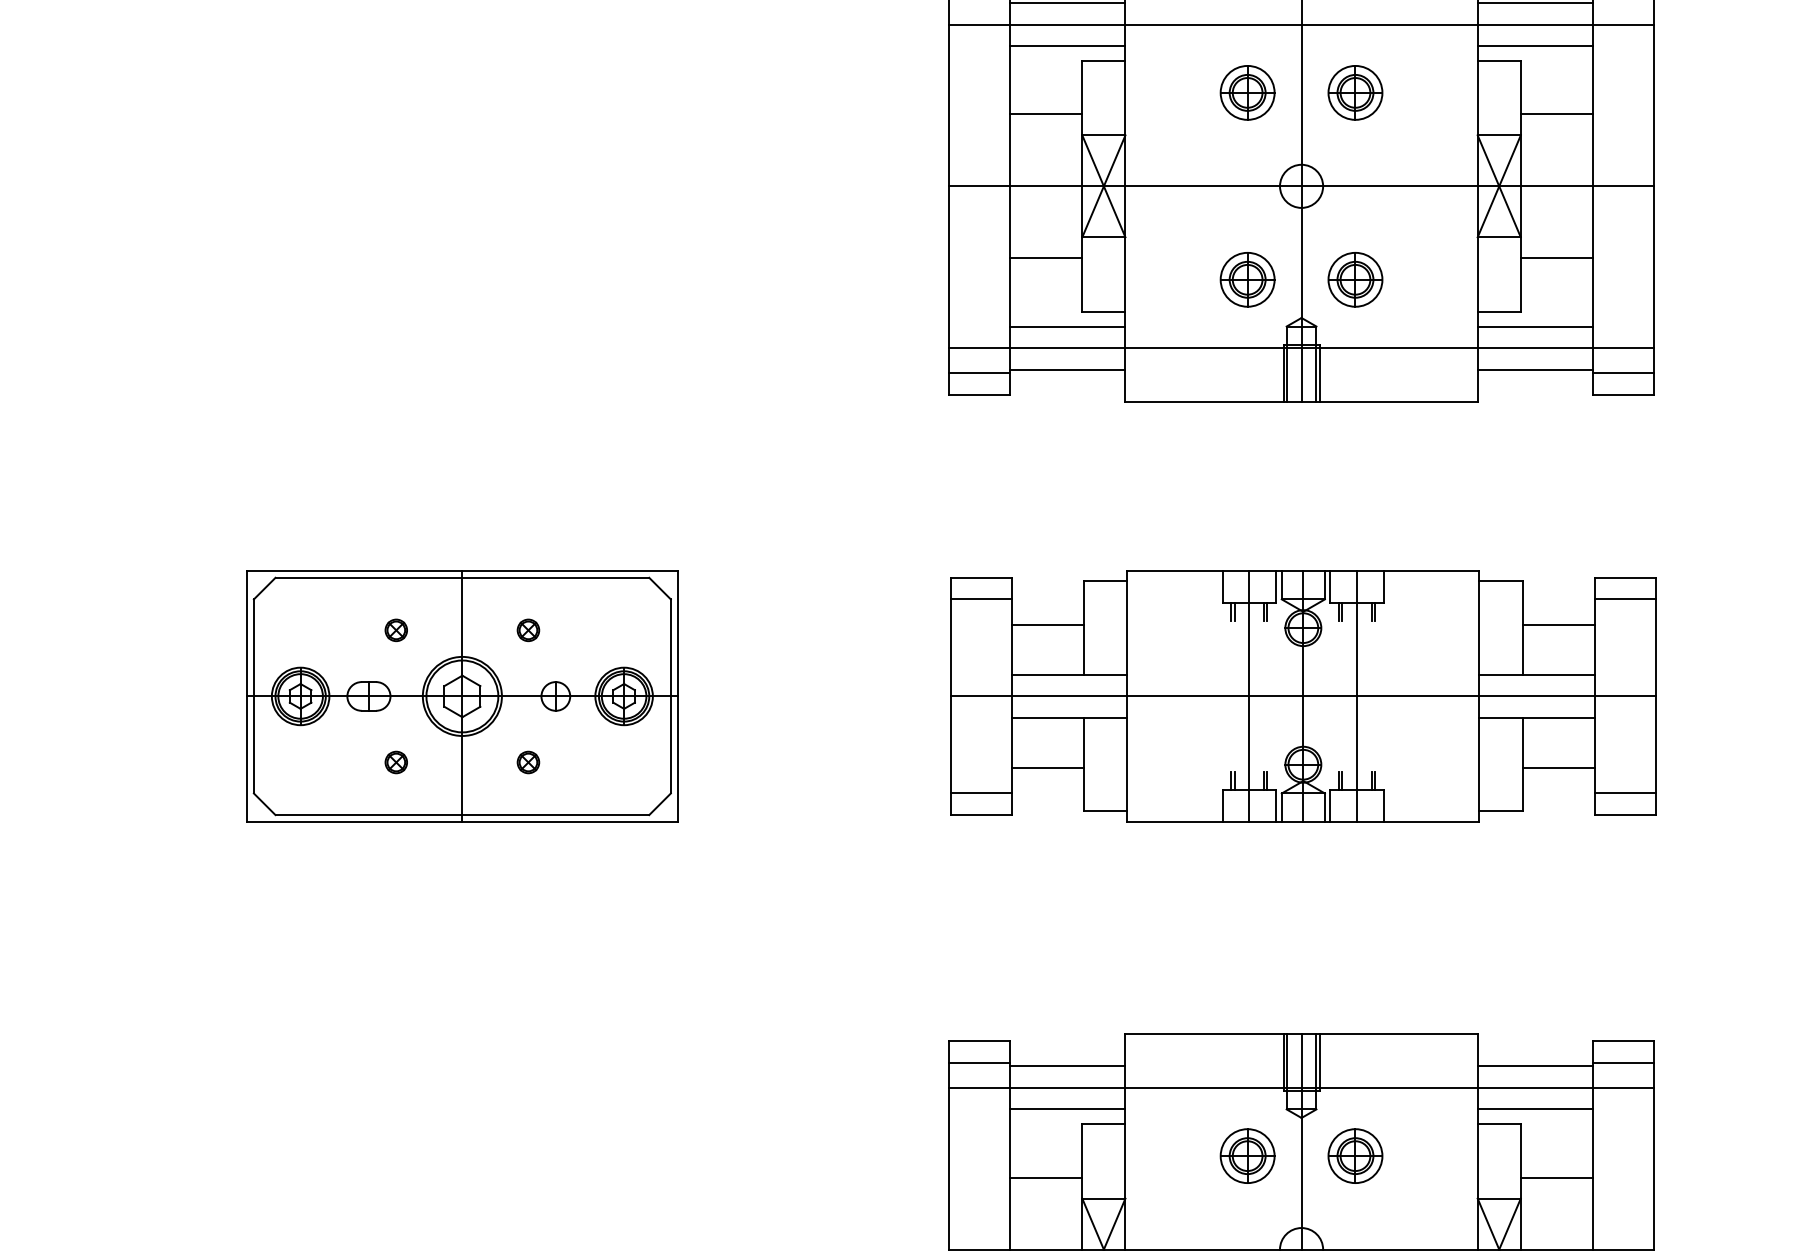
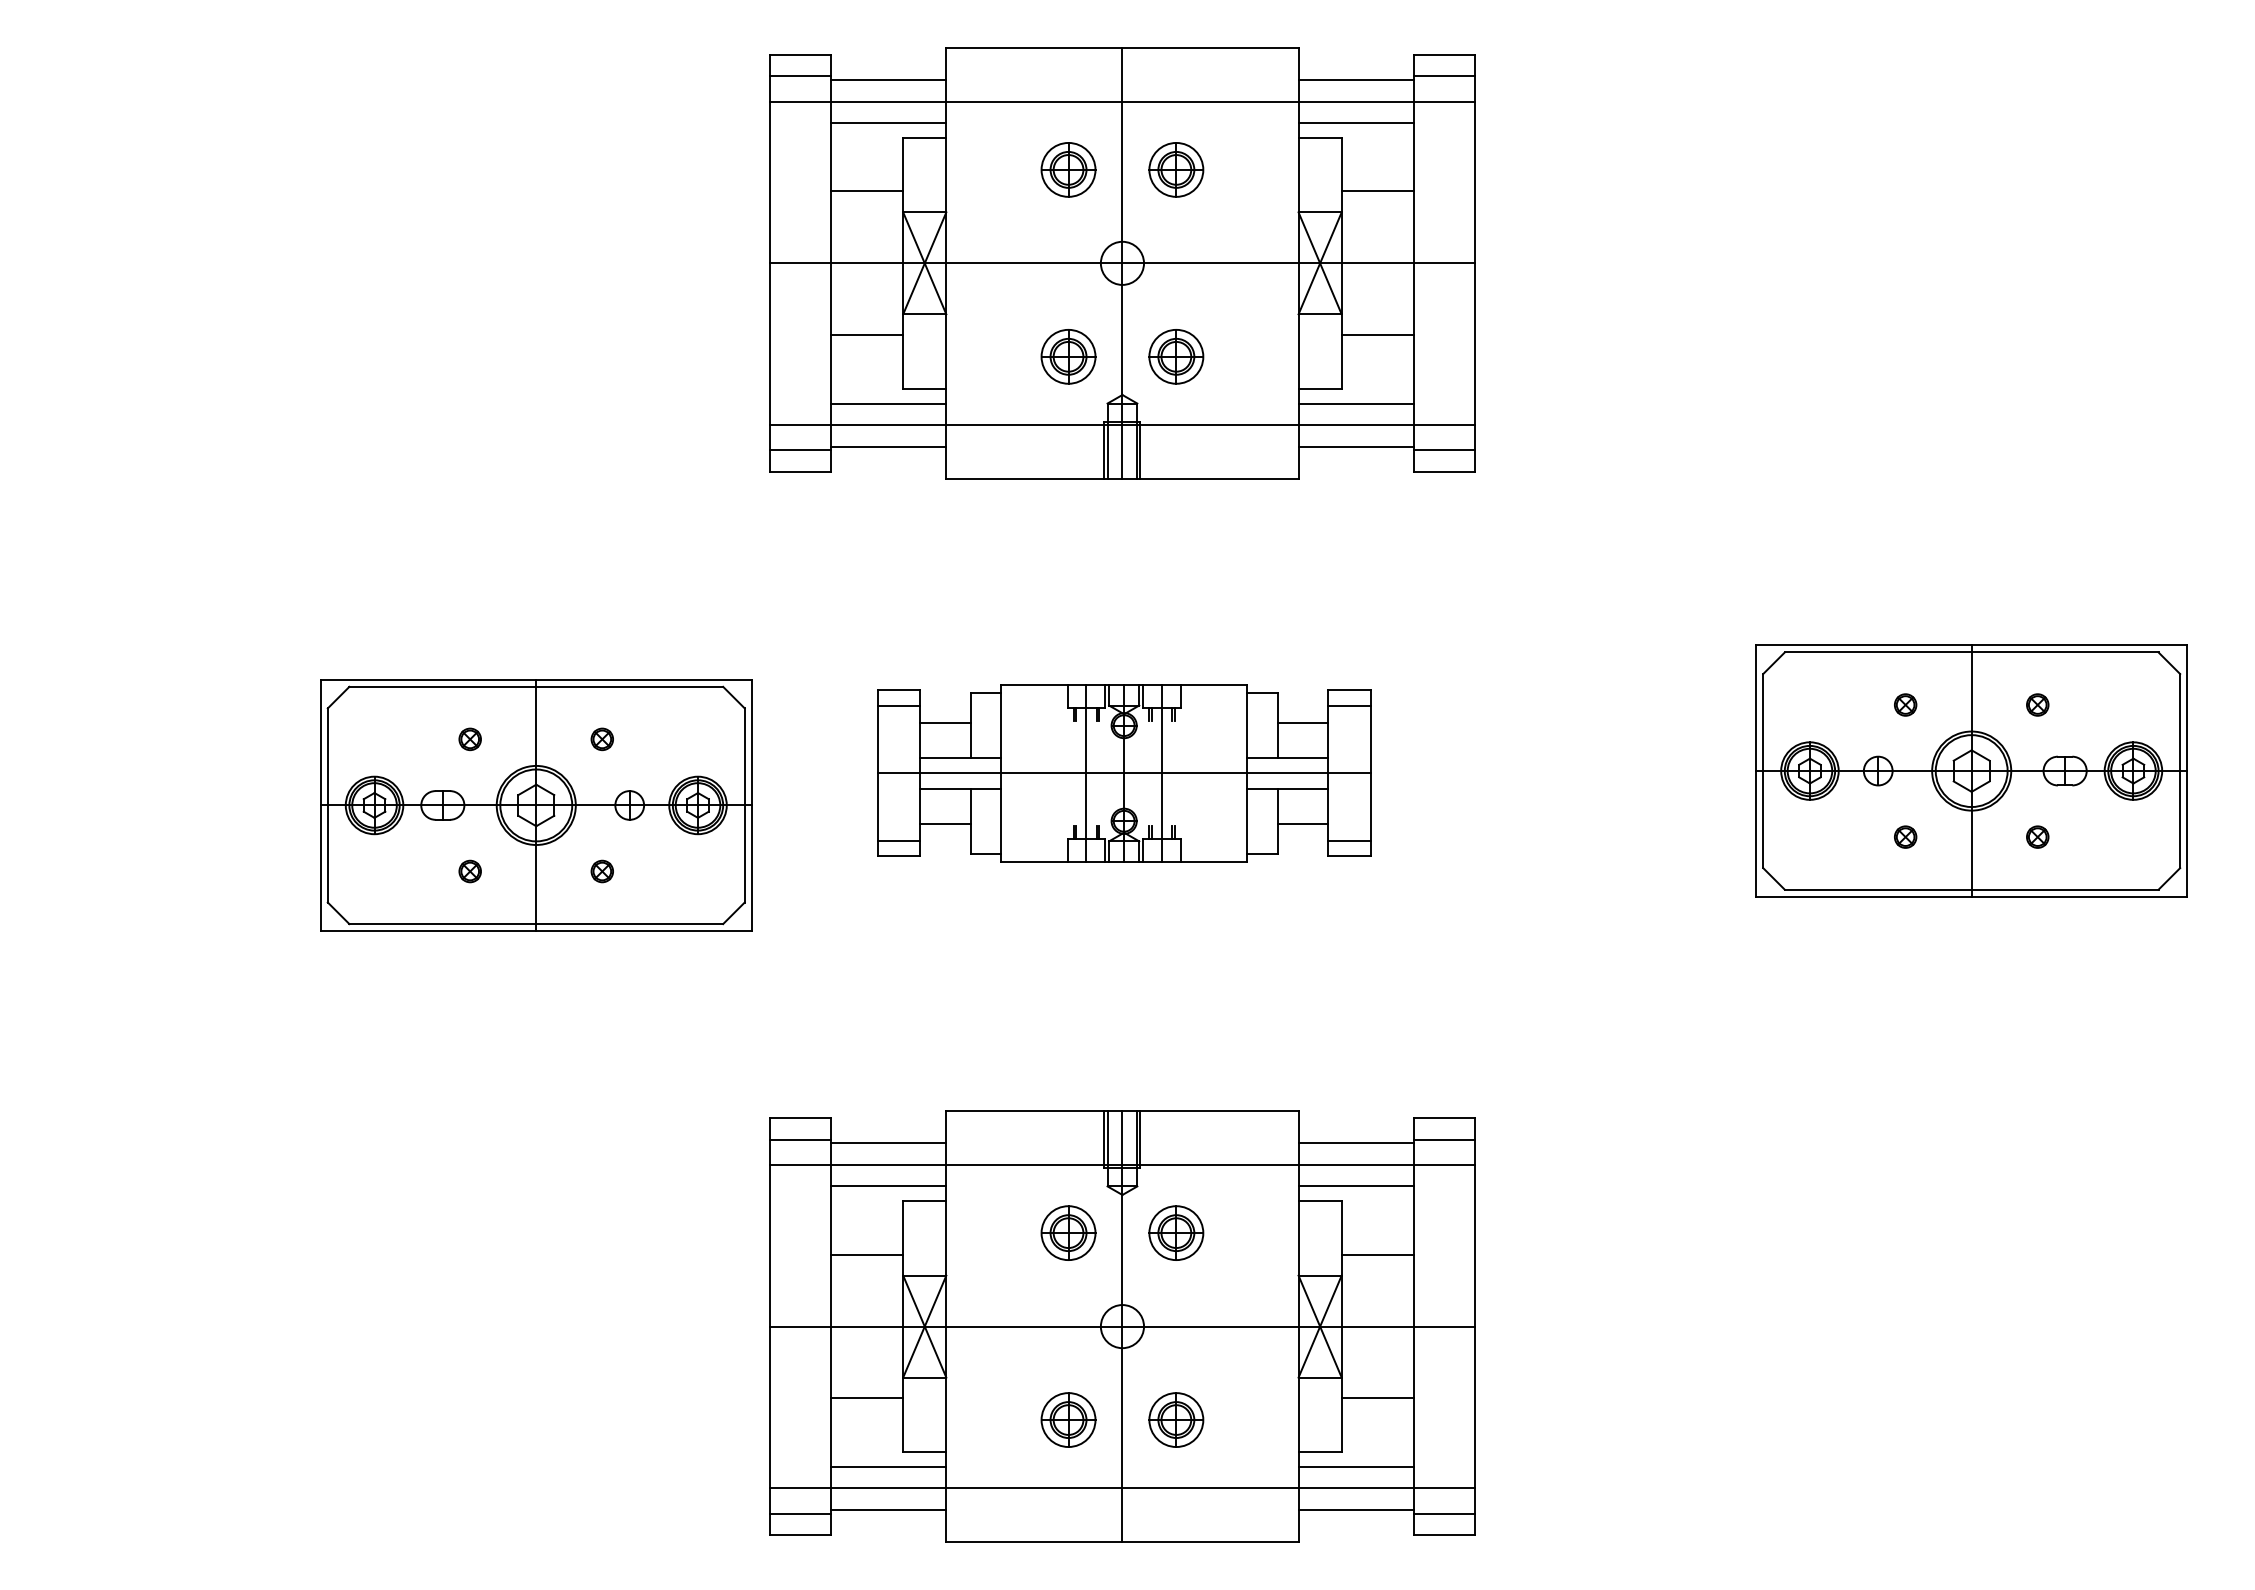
part: (462, 696) -> (536, 805), moved
part: (1302, 696) -> (1123, 773), size x0.7

